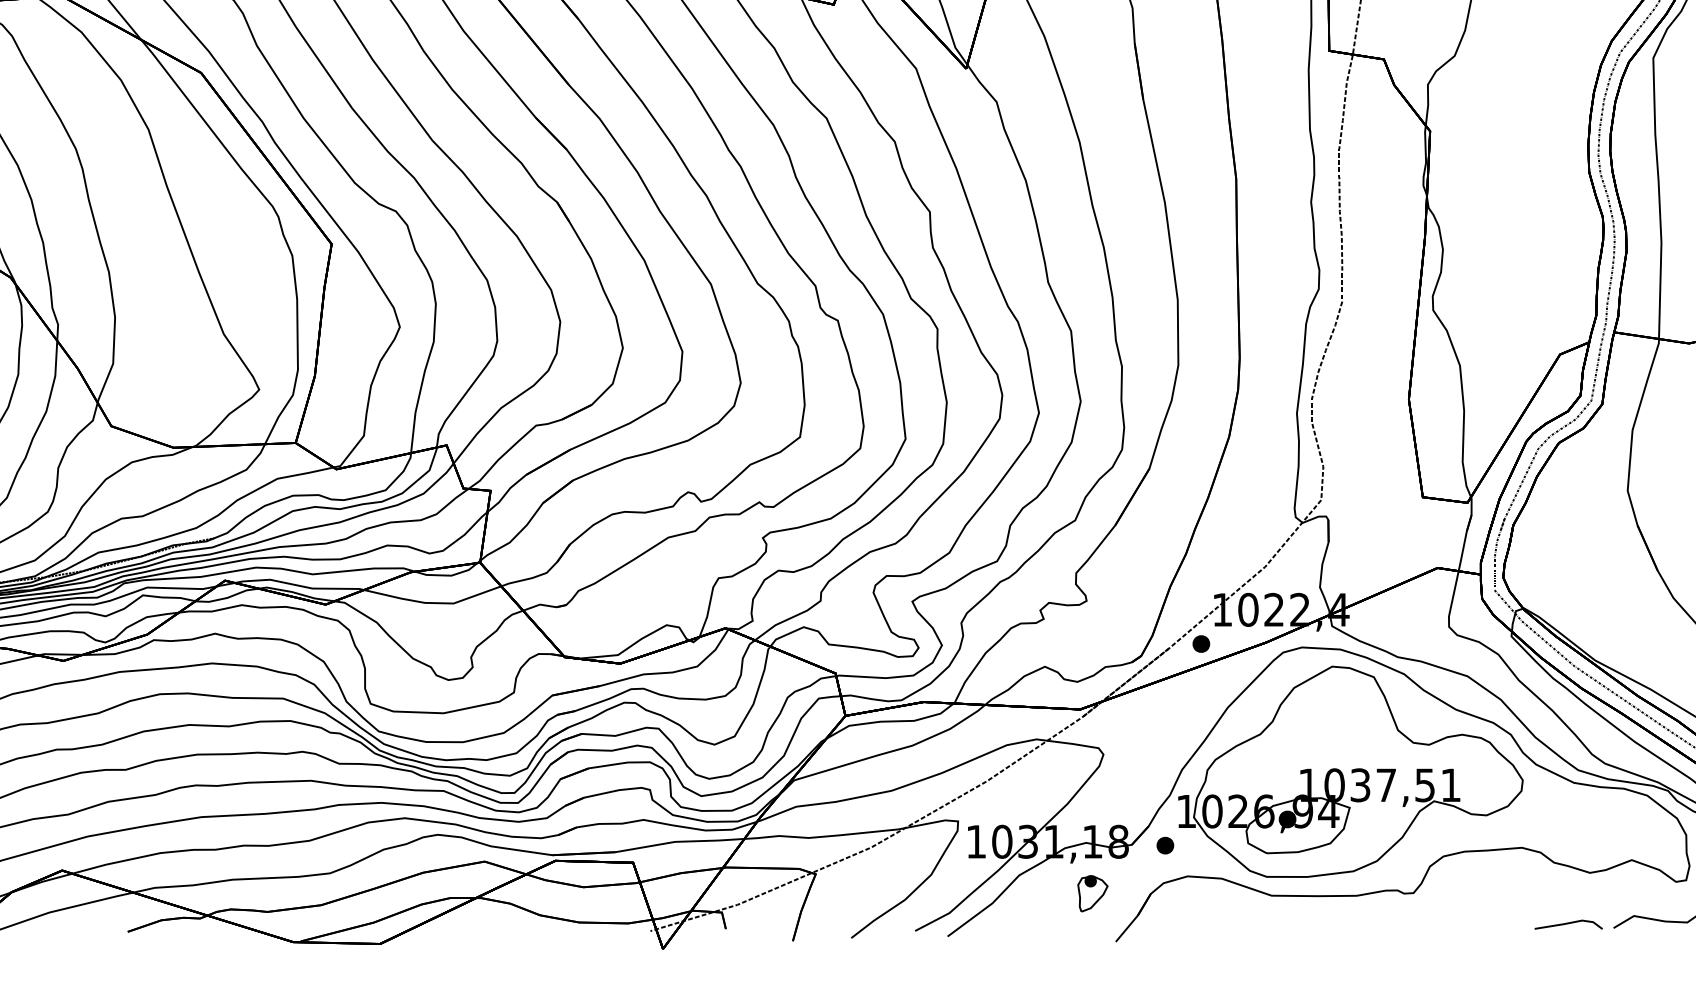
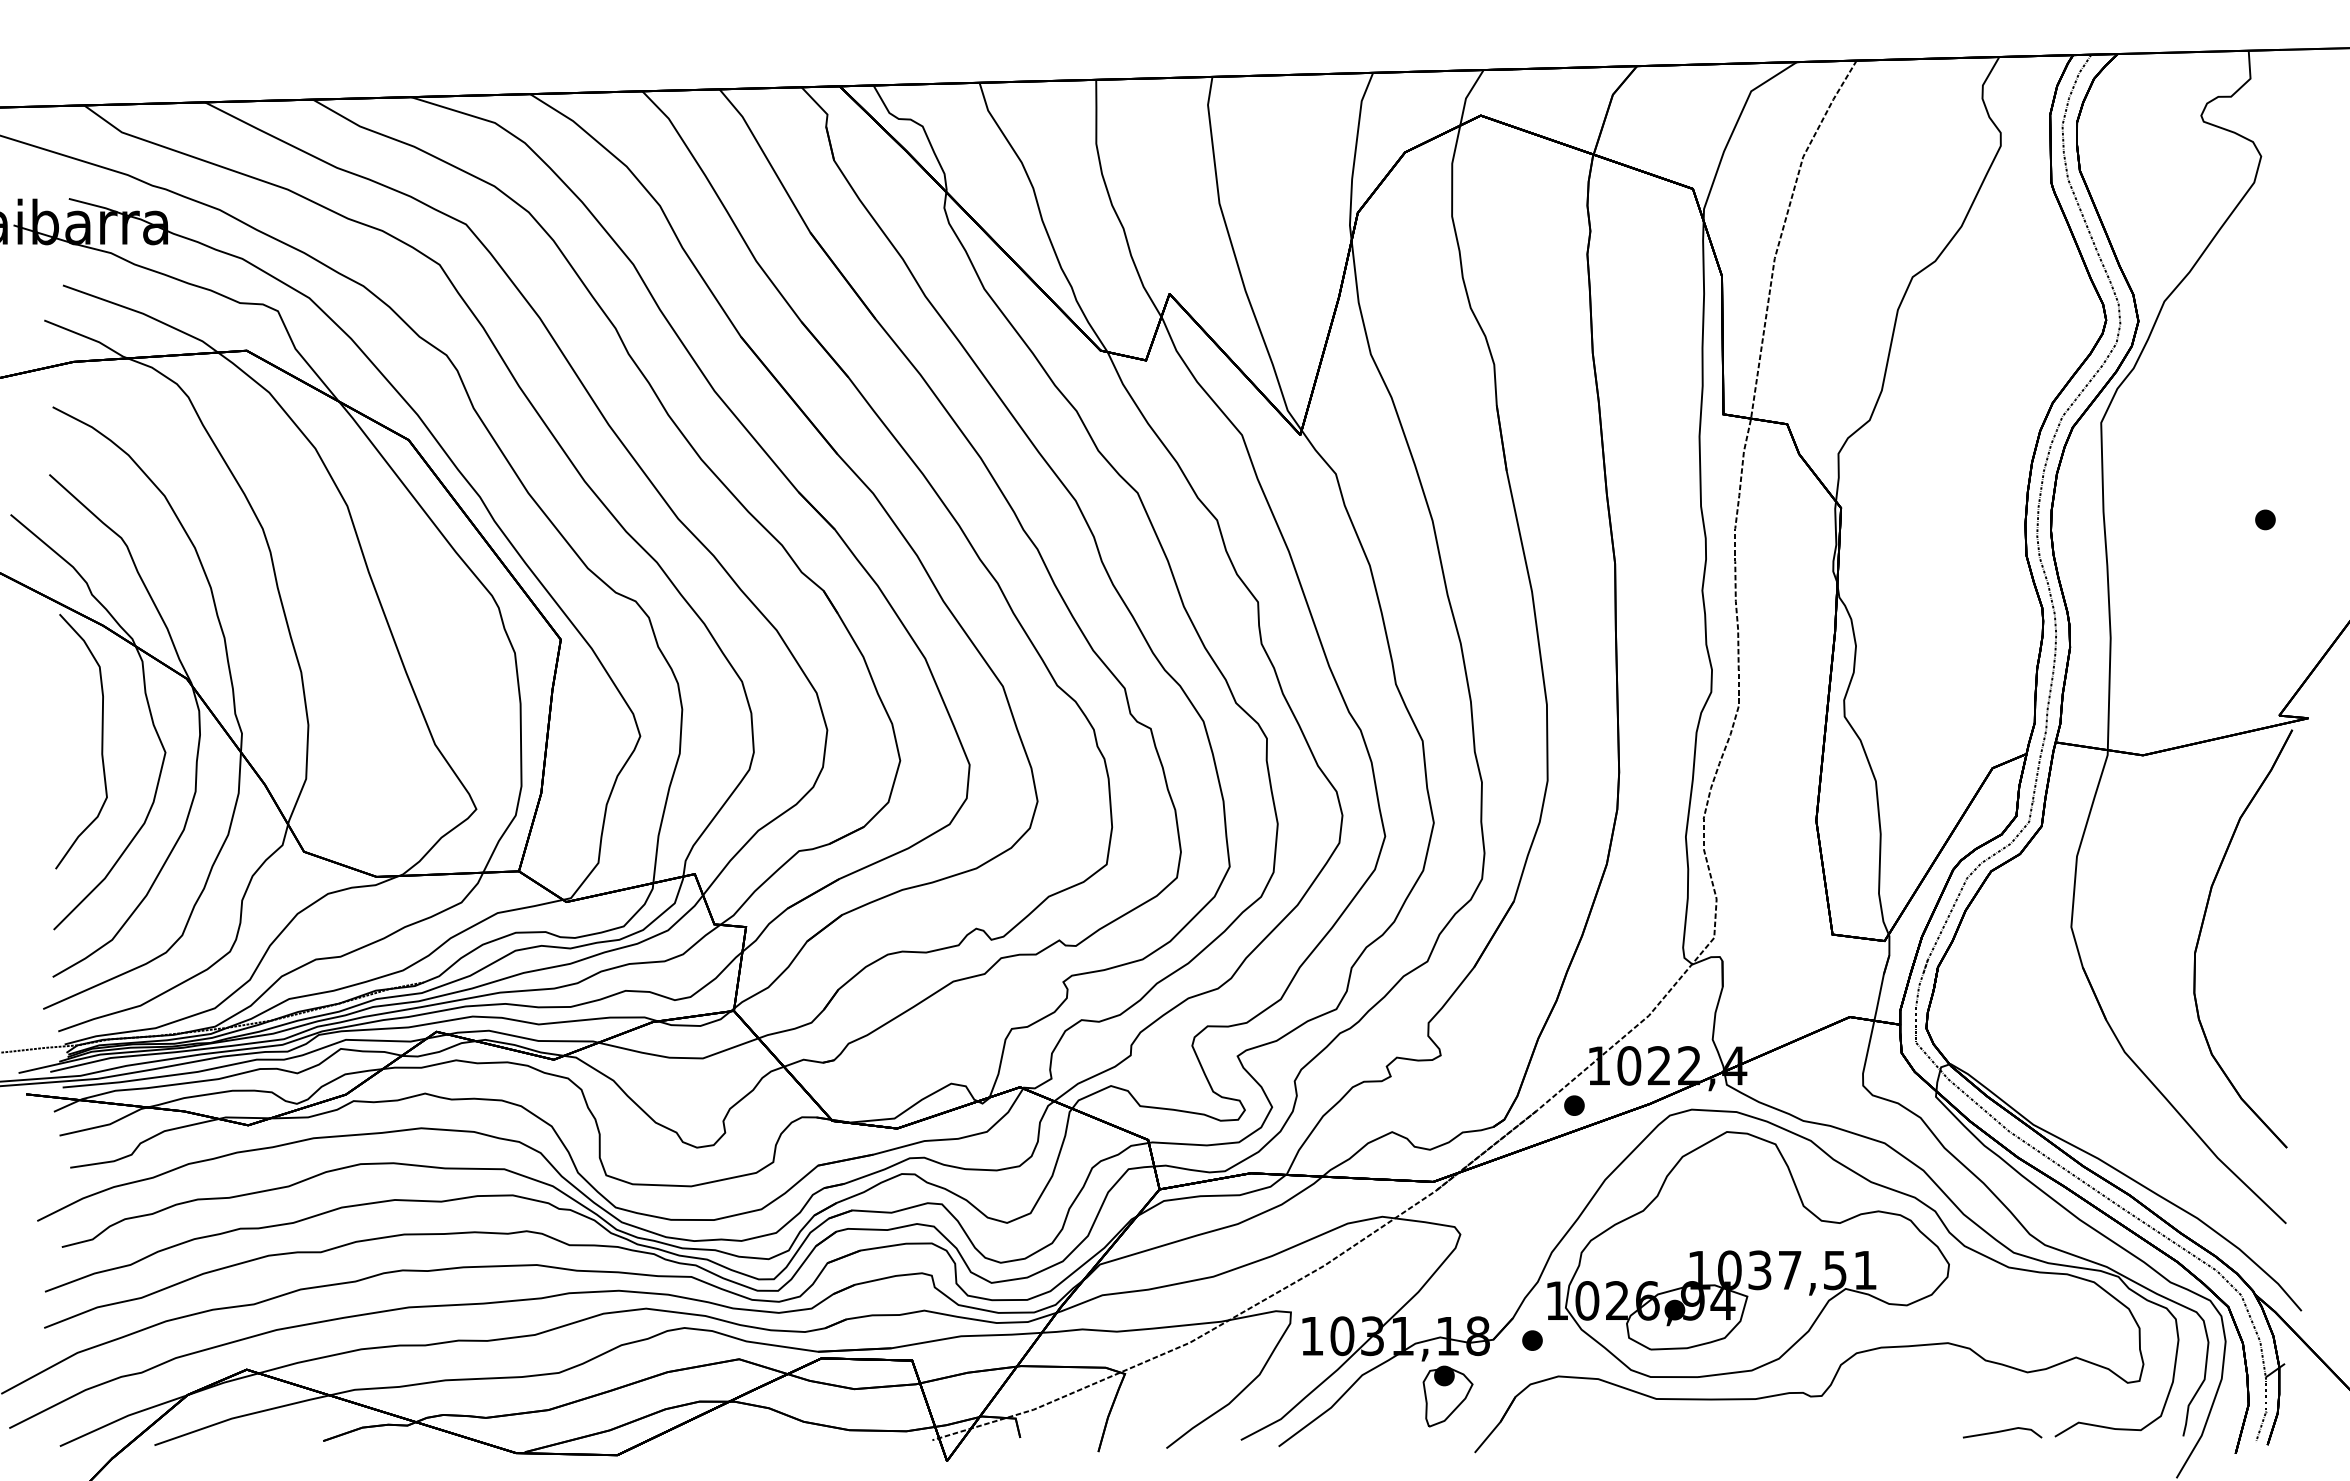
part: (1092, 893) -> (1447, 1396), size x1.43

